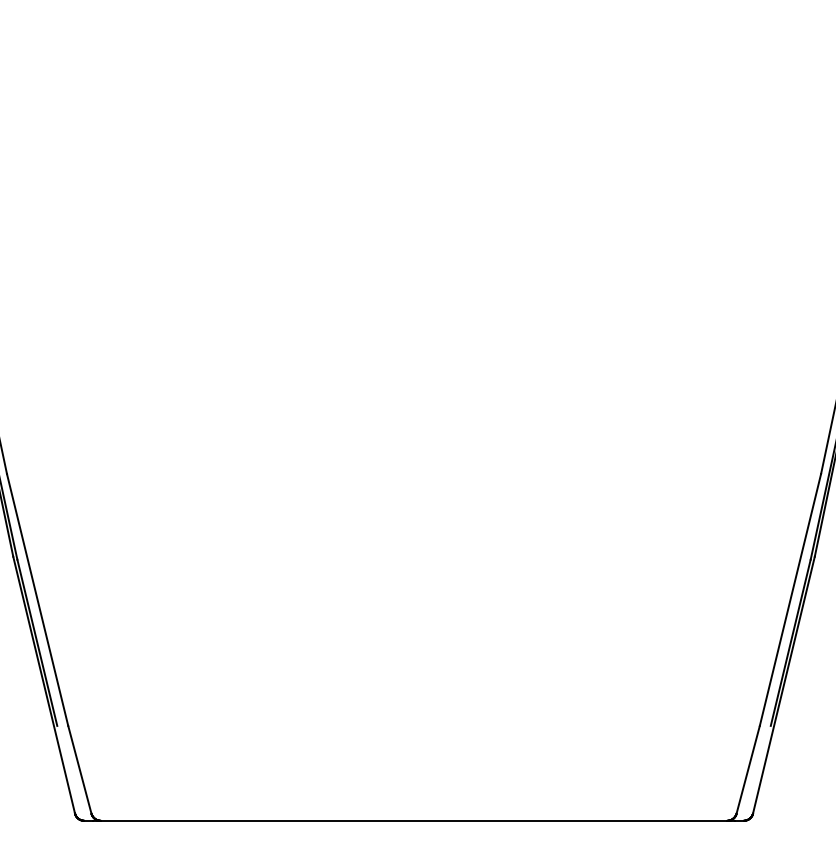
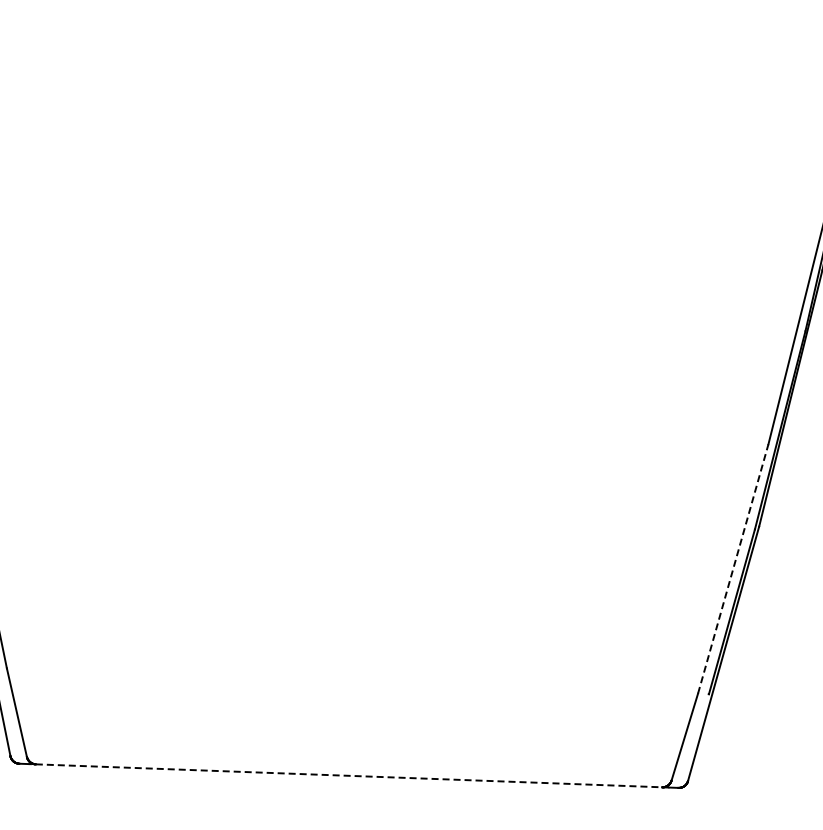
line: (790, 599) -> (733, 568), solid -> dashed
line: (414, 820) -> (349, 775), solid -> dashed

